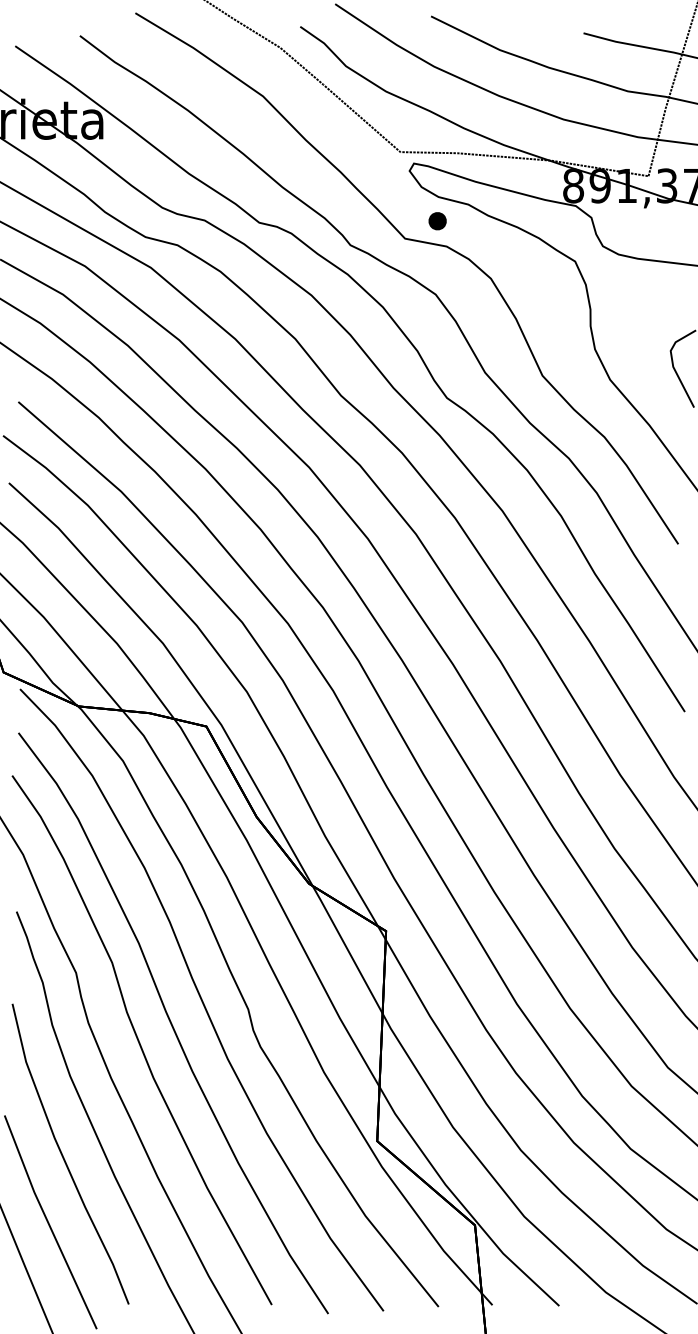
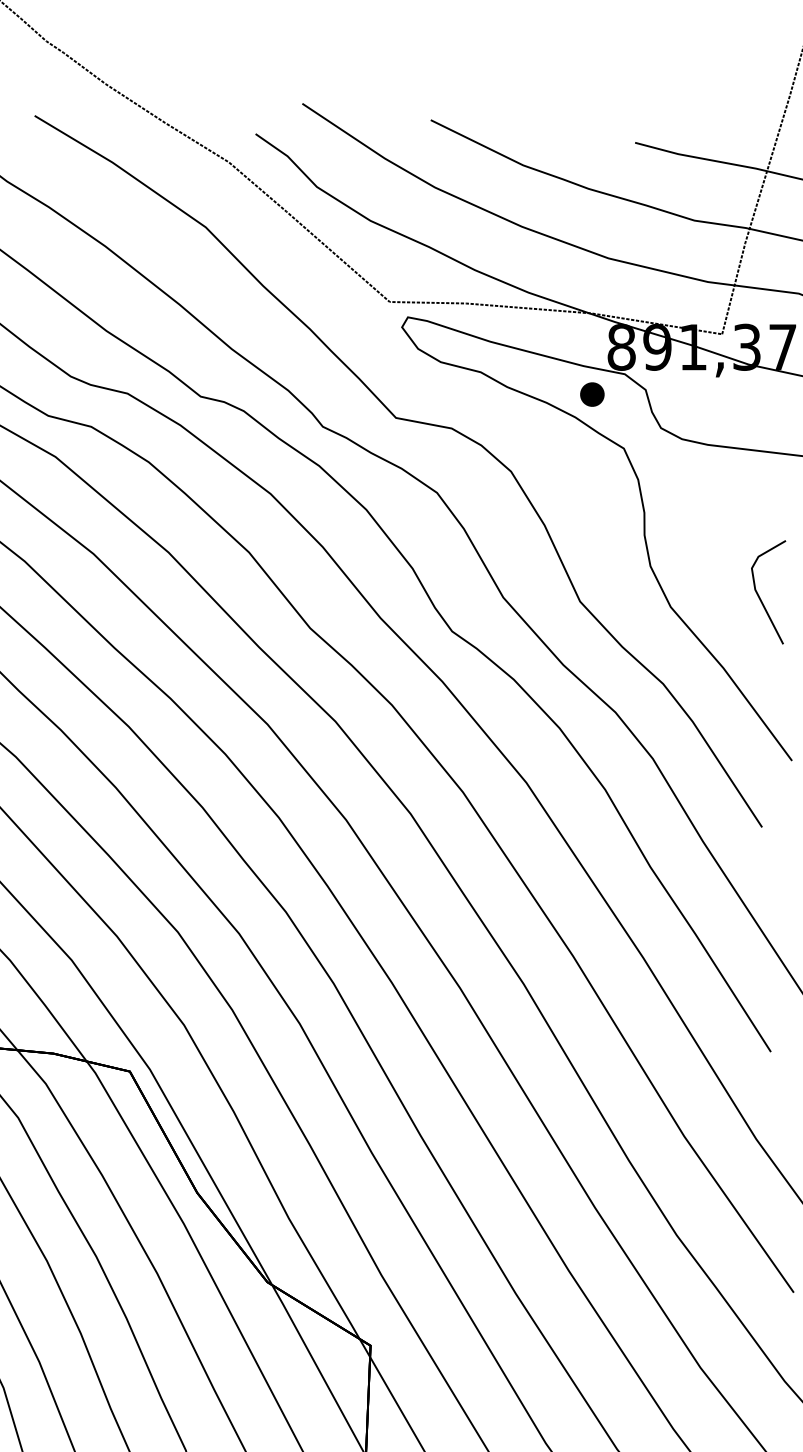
part: (437, 221) -> (592, 394), moved

